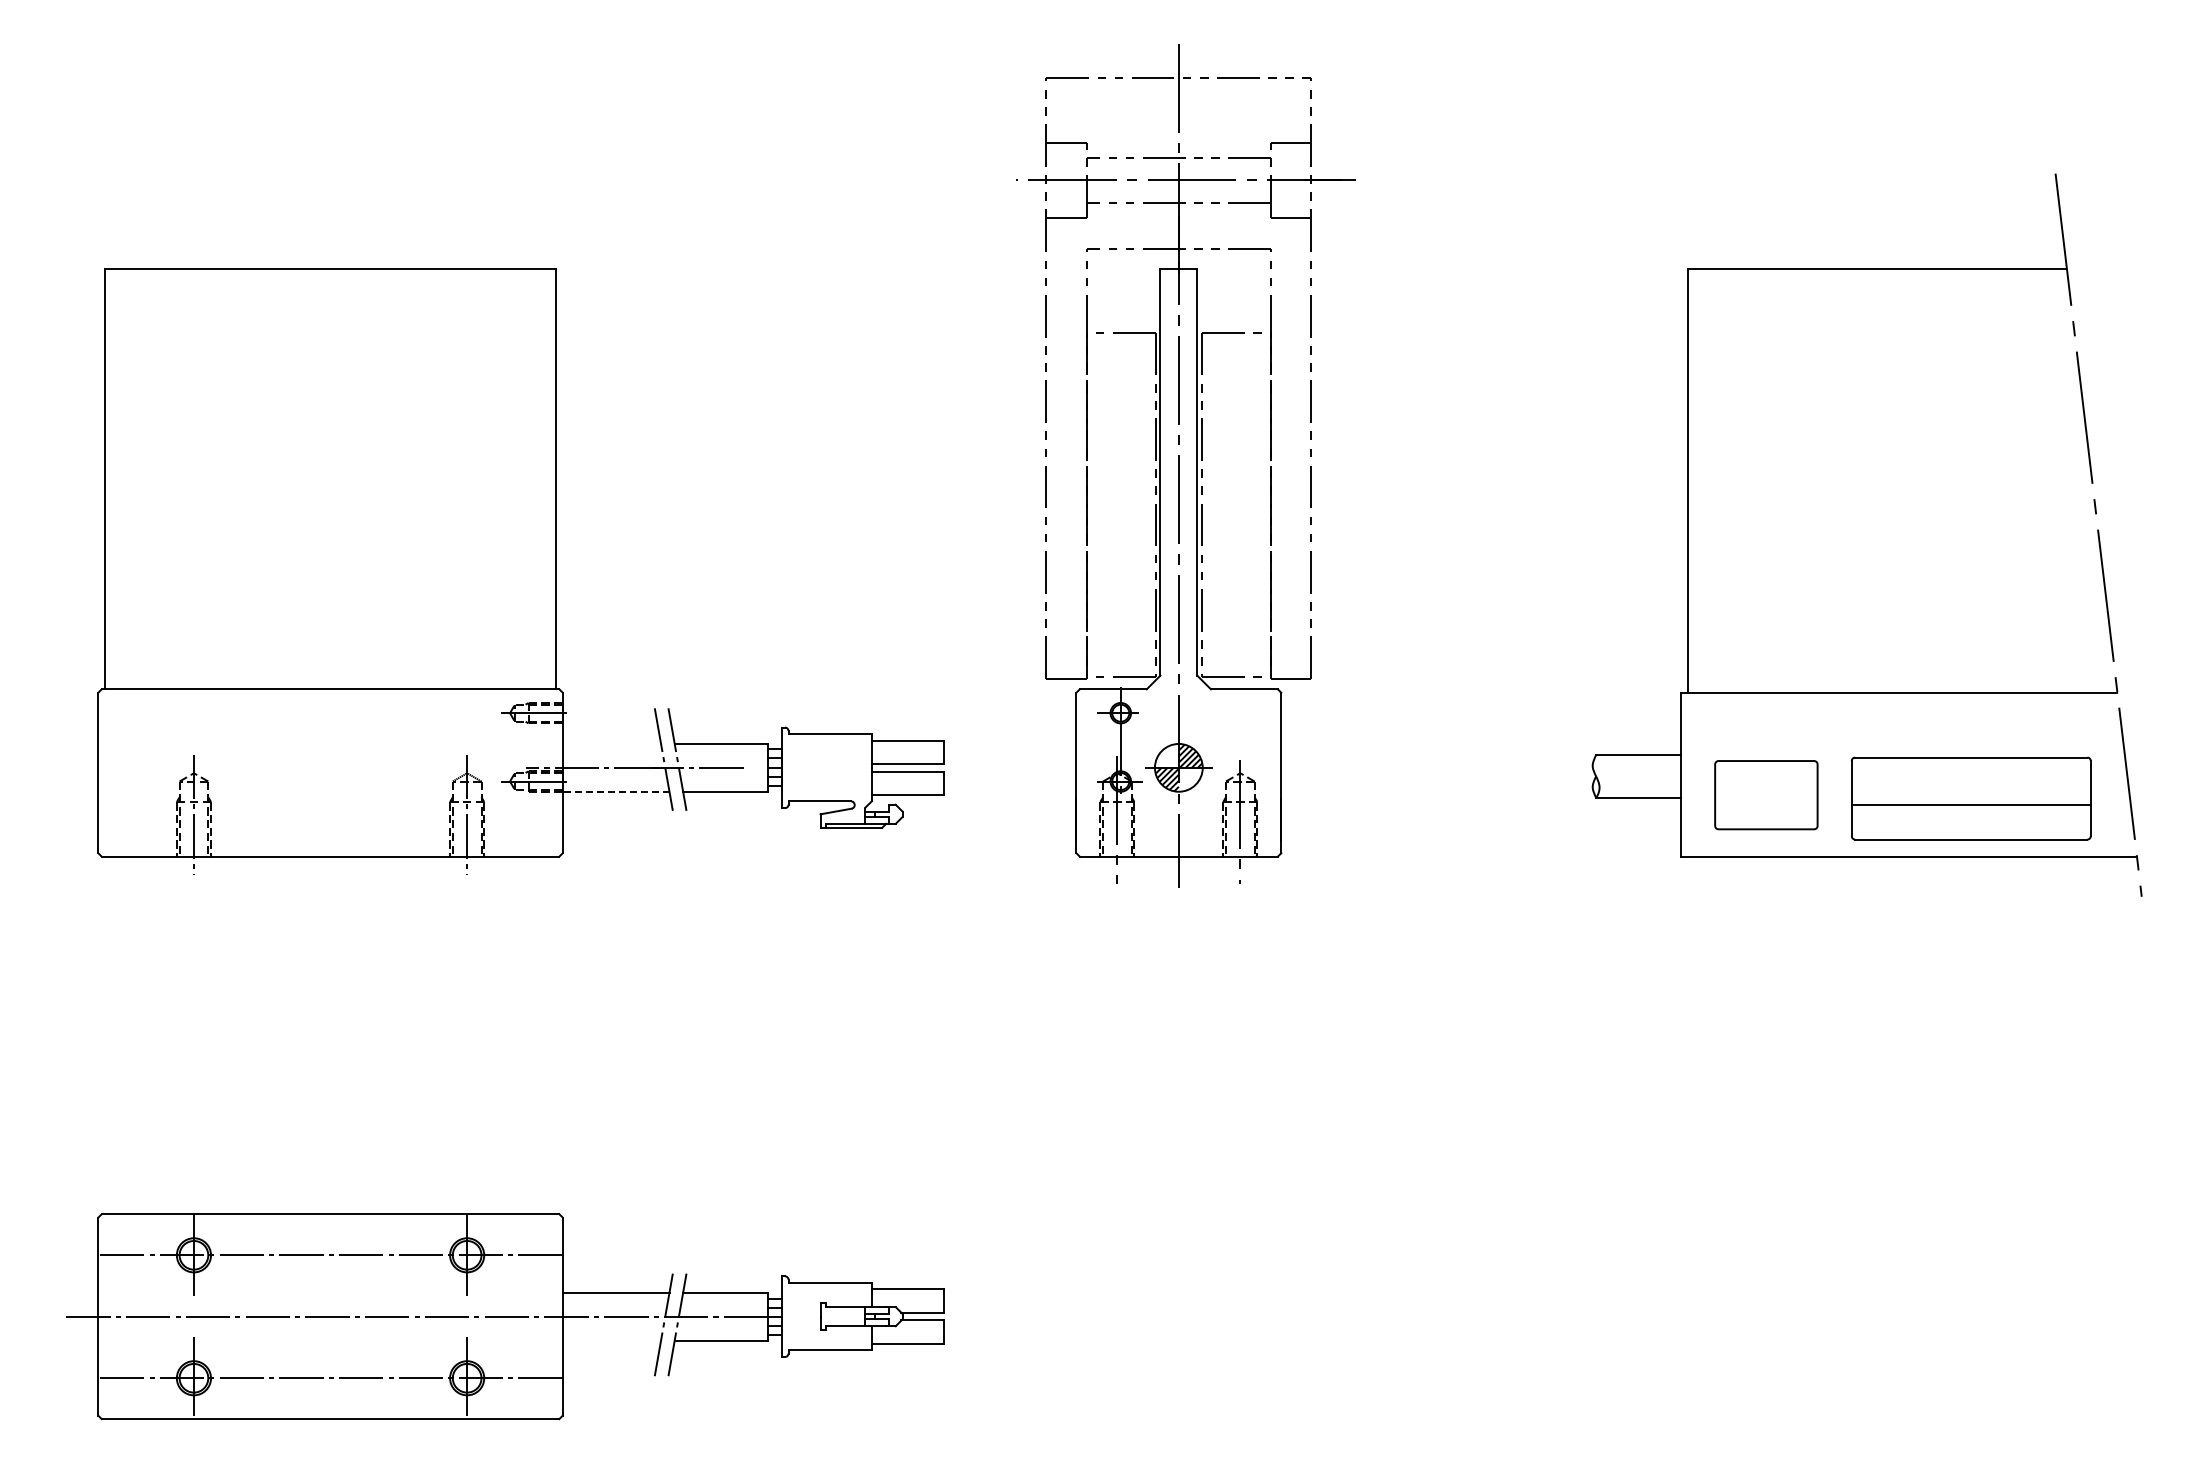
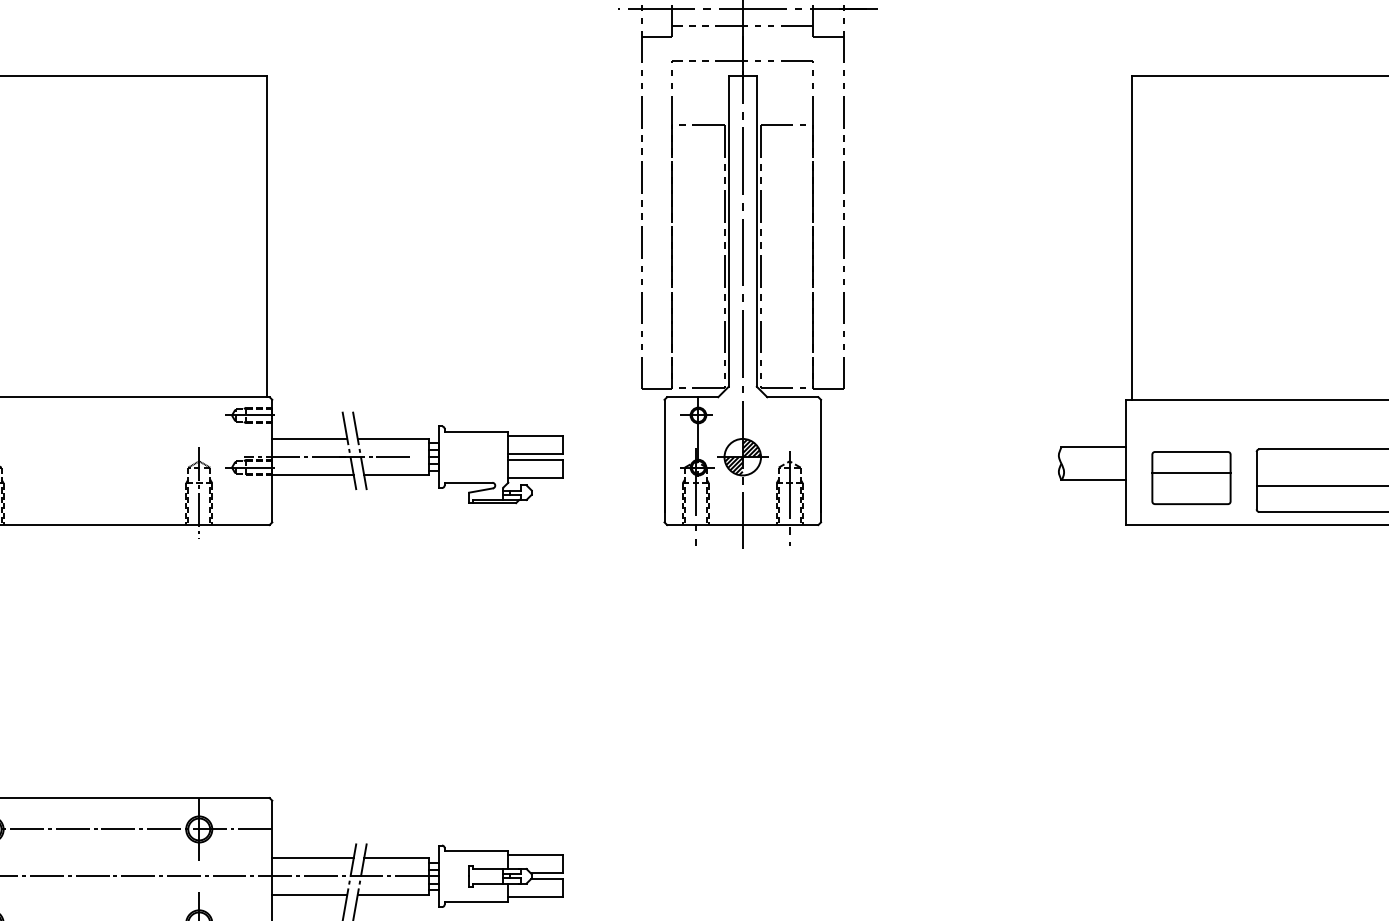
line: (611, 743) -> (309, 438), added
line: (1766, 788) -> (1191, 472), added
line: (615, 791) -> (312, 475), dashed -> solid
line: (611, 1340) -> (309, 894), added

